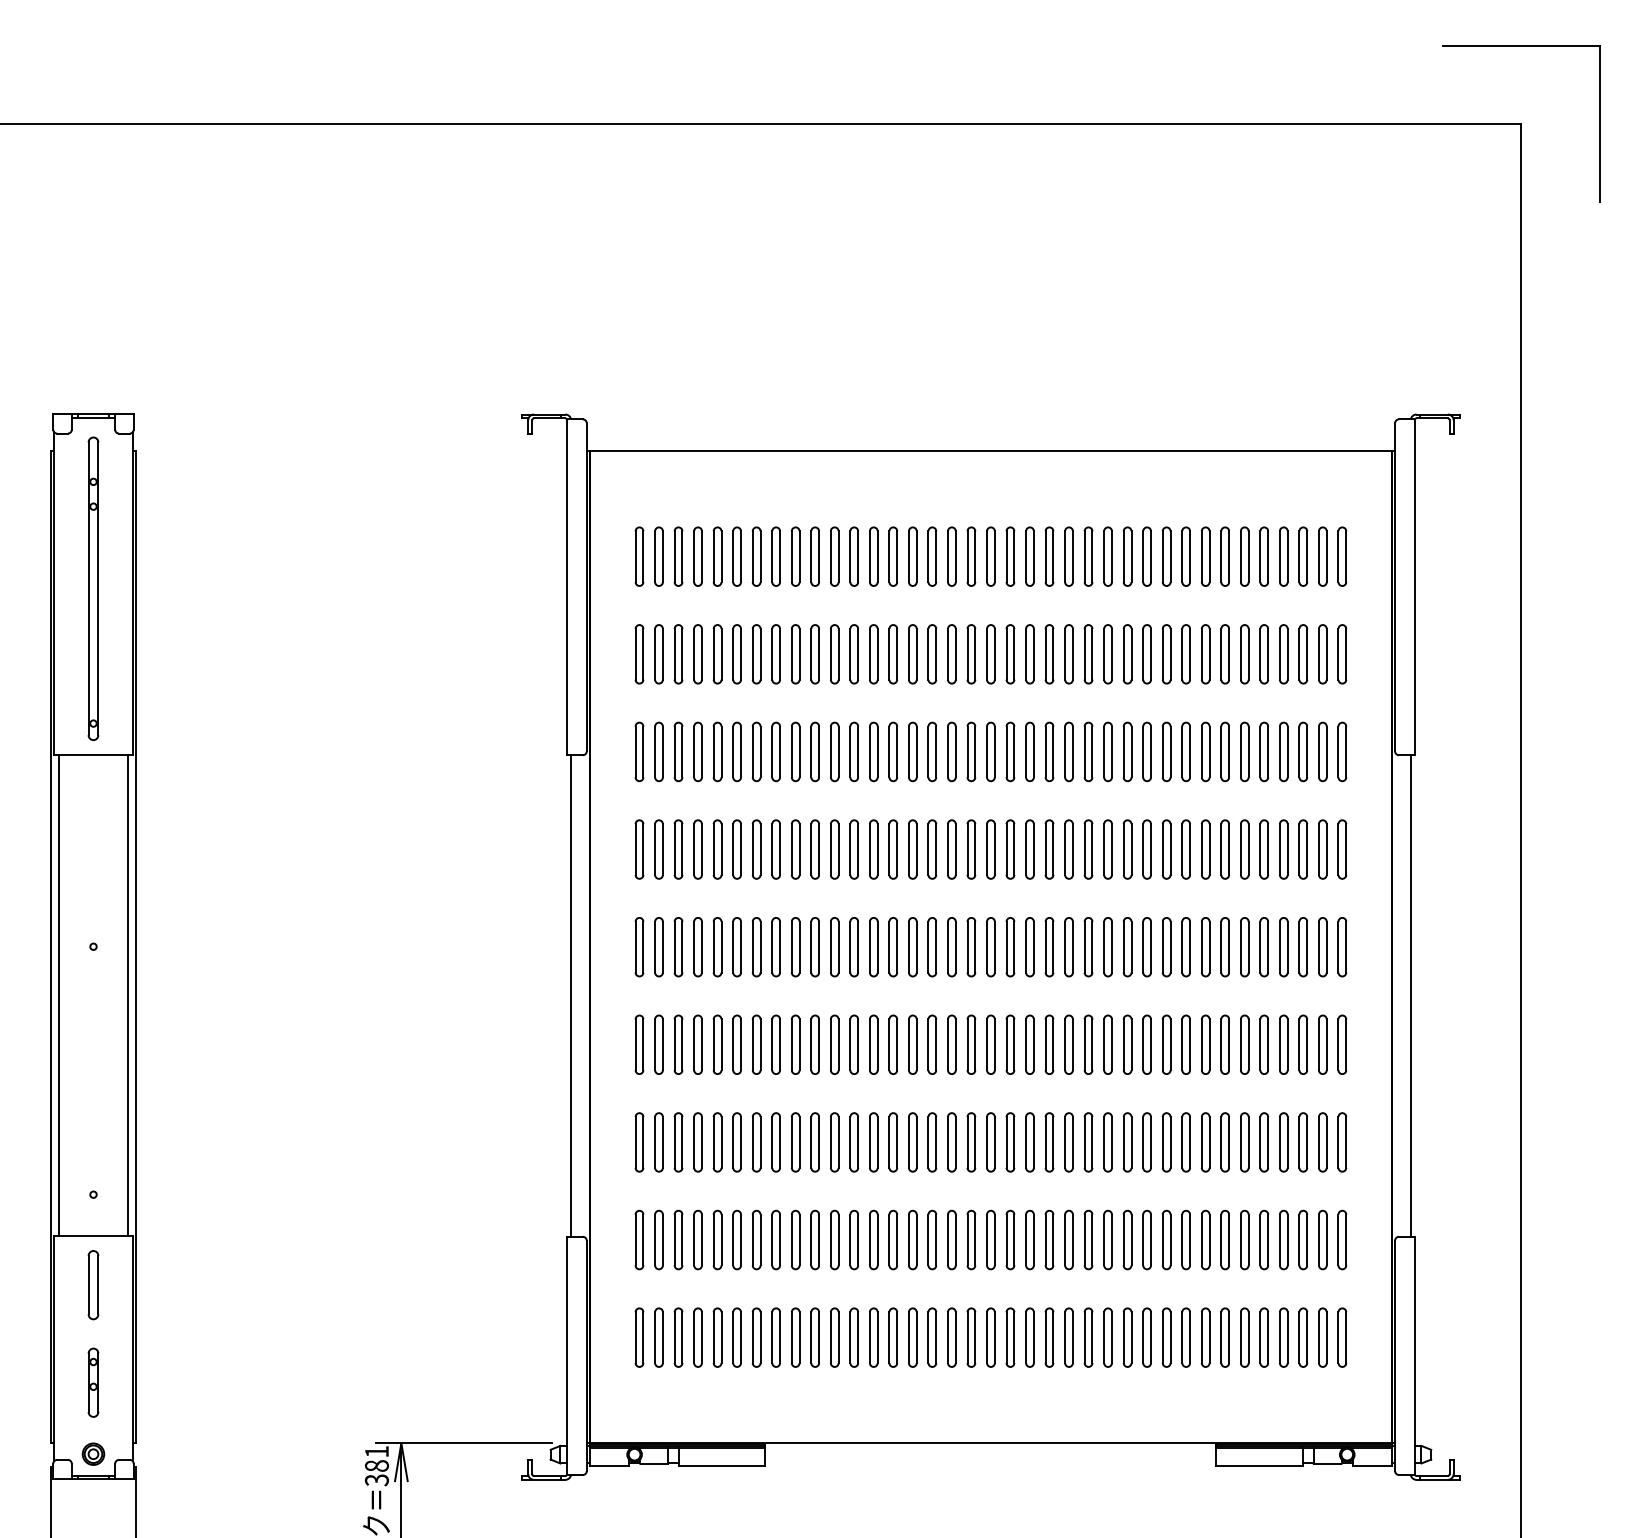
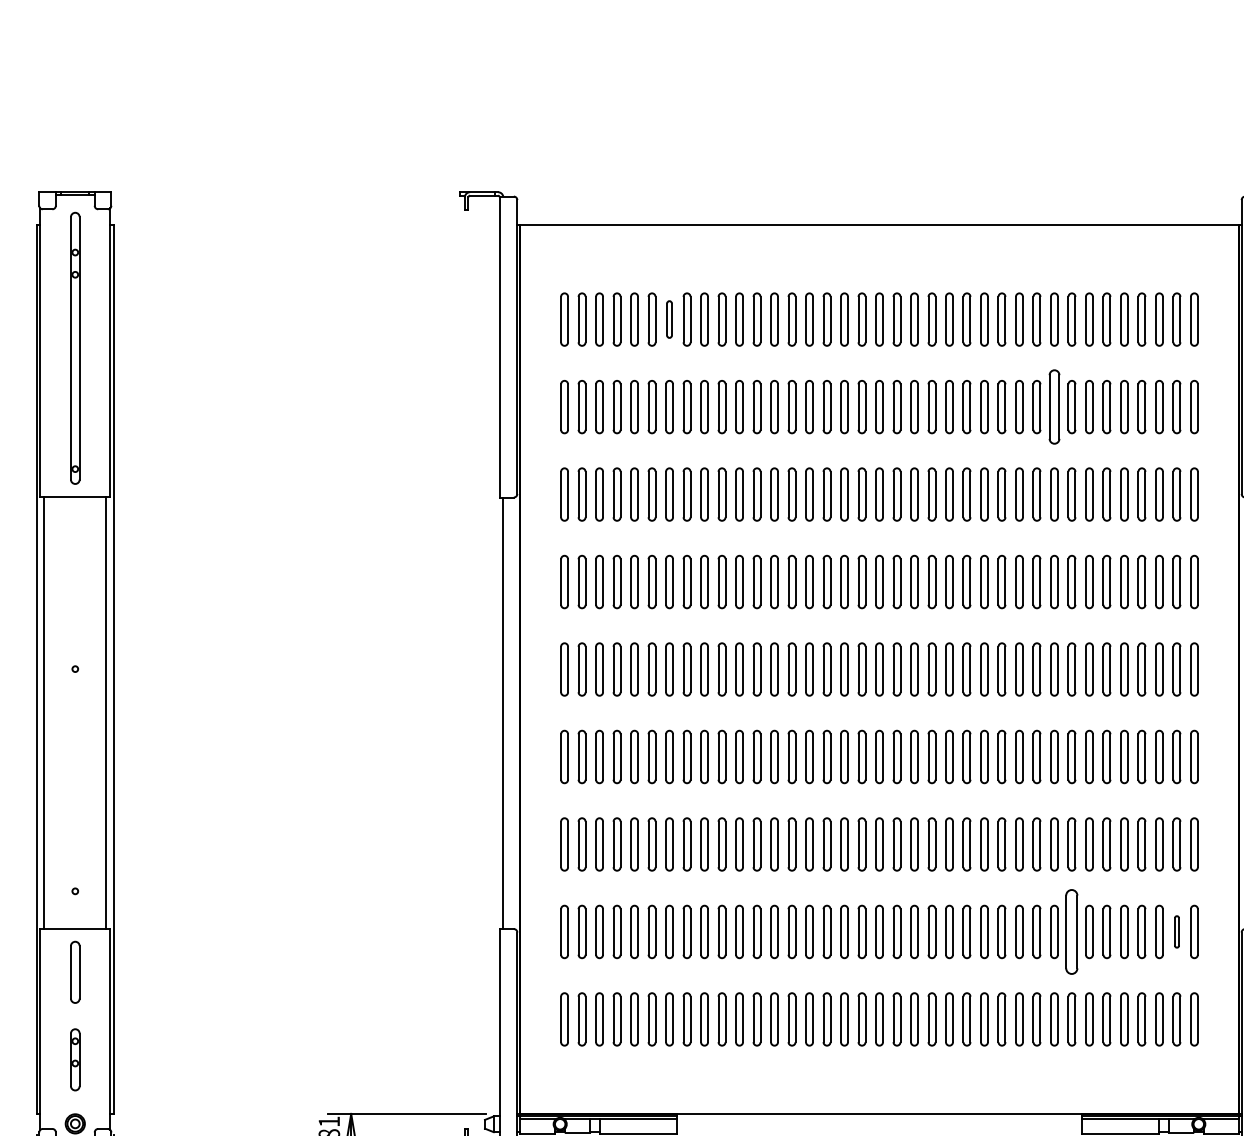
part: (756, 556) -> (669, 319), size x0.7
part: (1185, 654) -> (1053, 407), size x1.4
part: (1205, 1239) -> (1071, 931), size x1.6
part: (1322, 1239) -> (1176, 931), size x0.6

